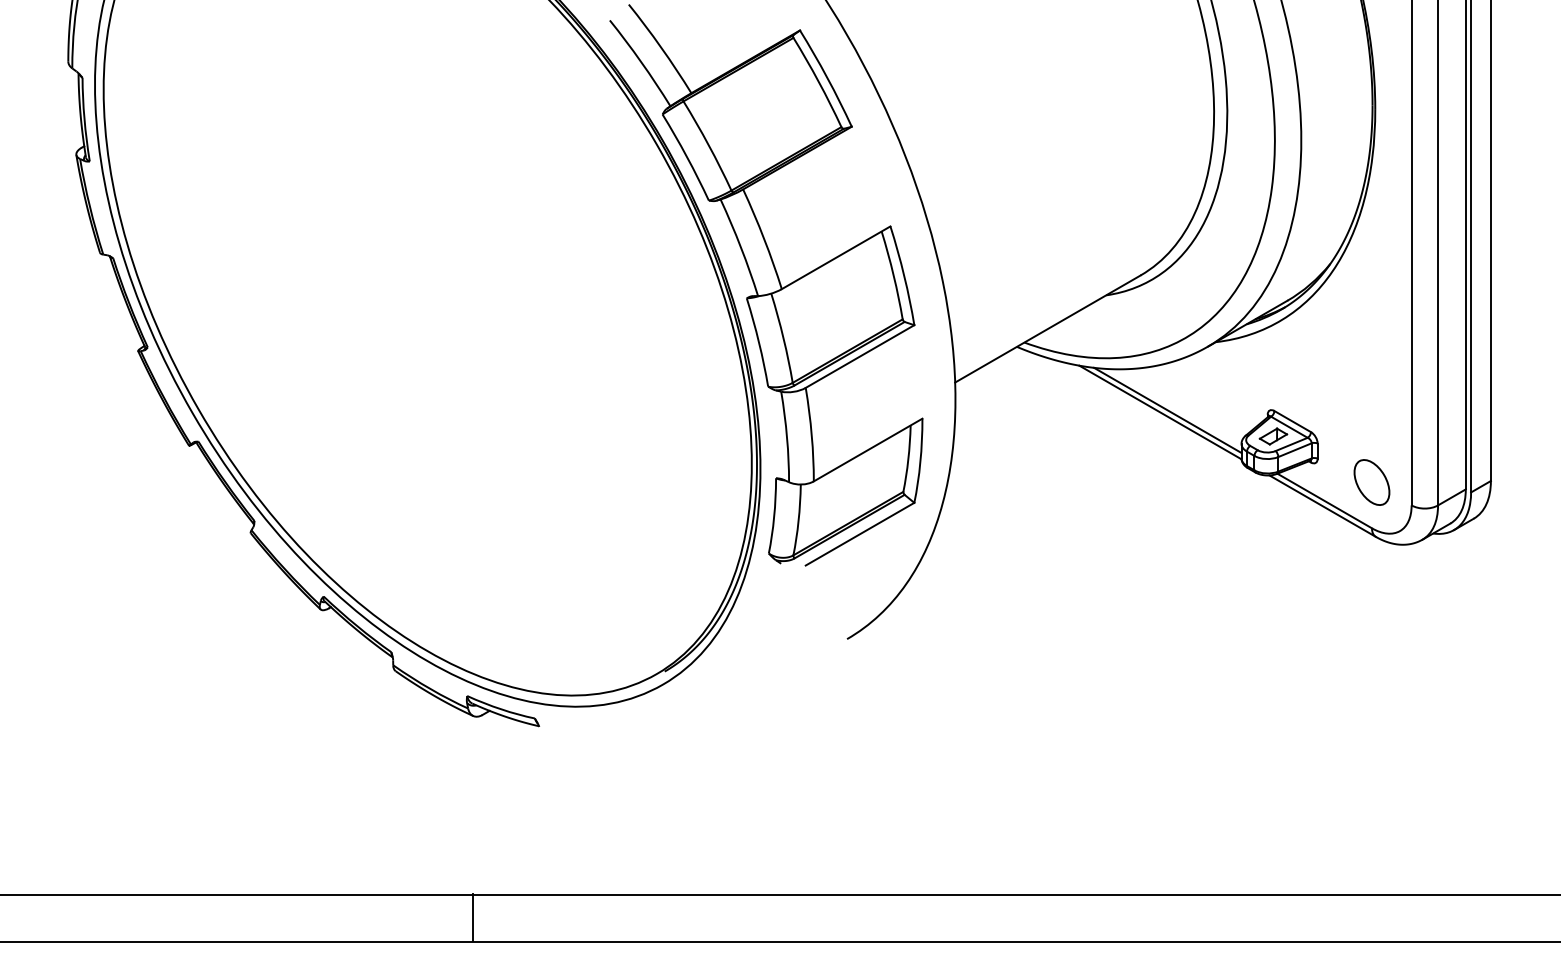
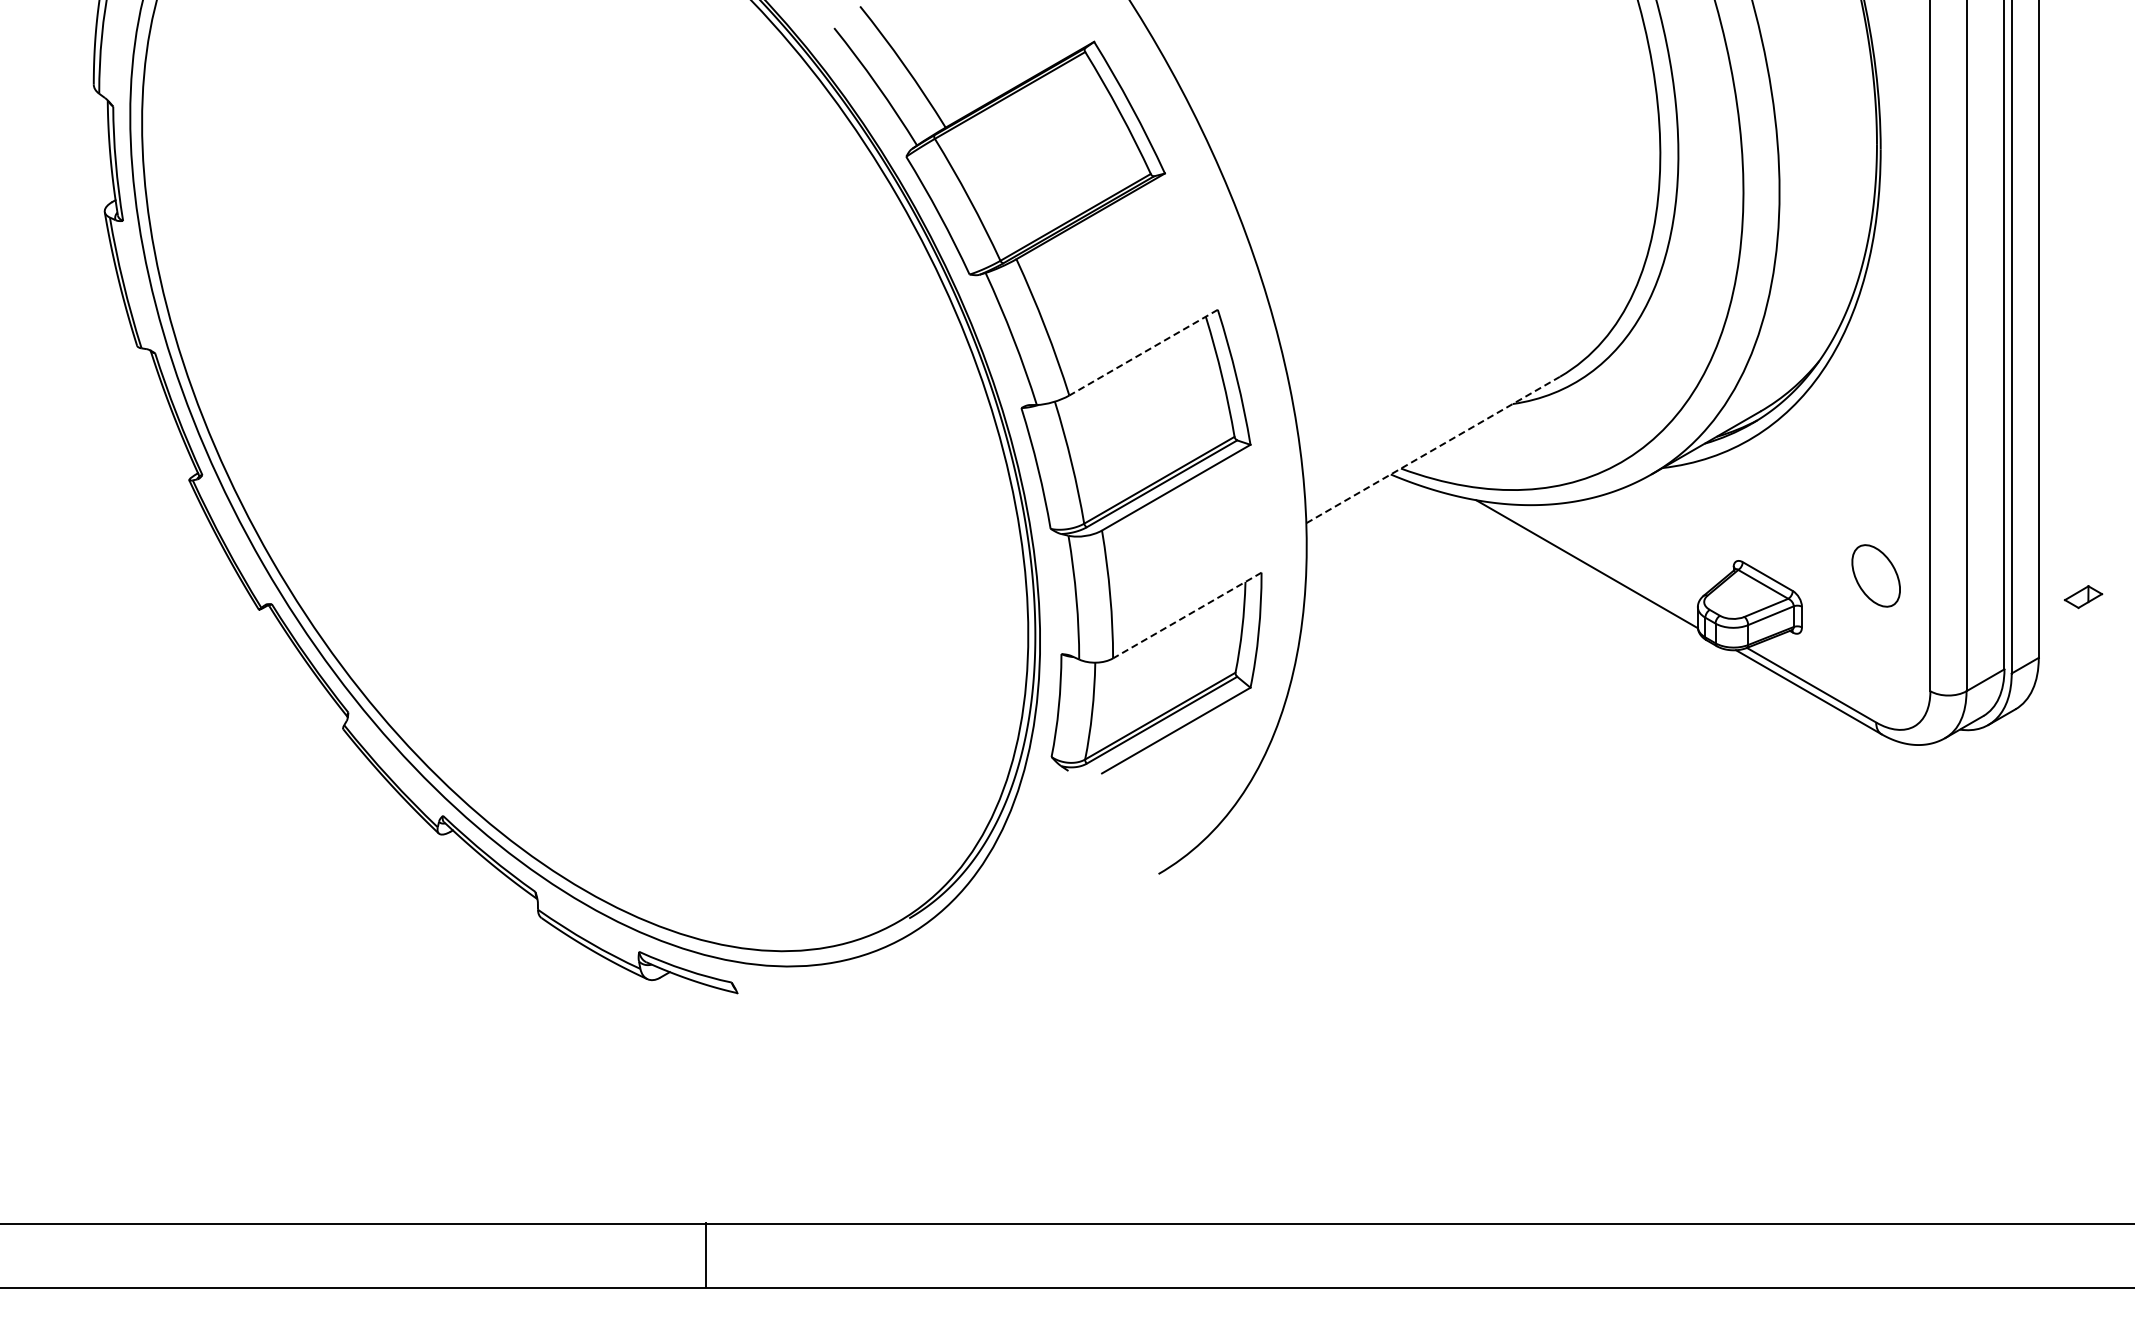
line: (836, 257) -> (1143, 352), solid -> dashed
line: (1048, 328) -> (1433, 449), solid -> dashed
line: (1167, 410) -> (1596, 561), removed
part: (1273, 436) -> (2083, 597), moved
line: (868, 450) -> (1187, 615), solid -> dashed
part: (1371, 482) -> (1875, 575), moved
line: (473, 917) -> (705, 1254), moved

